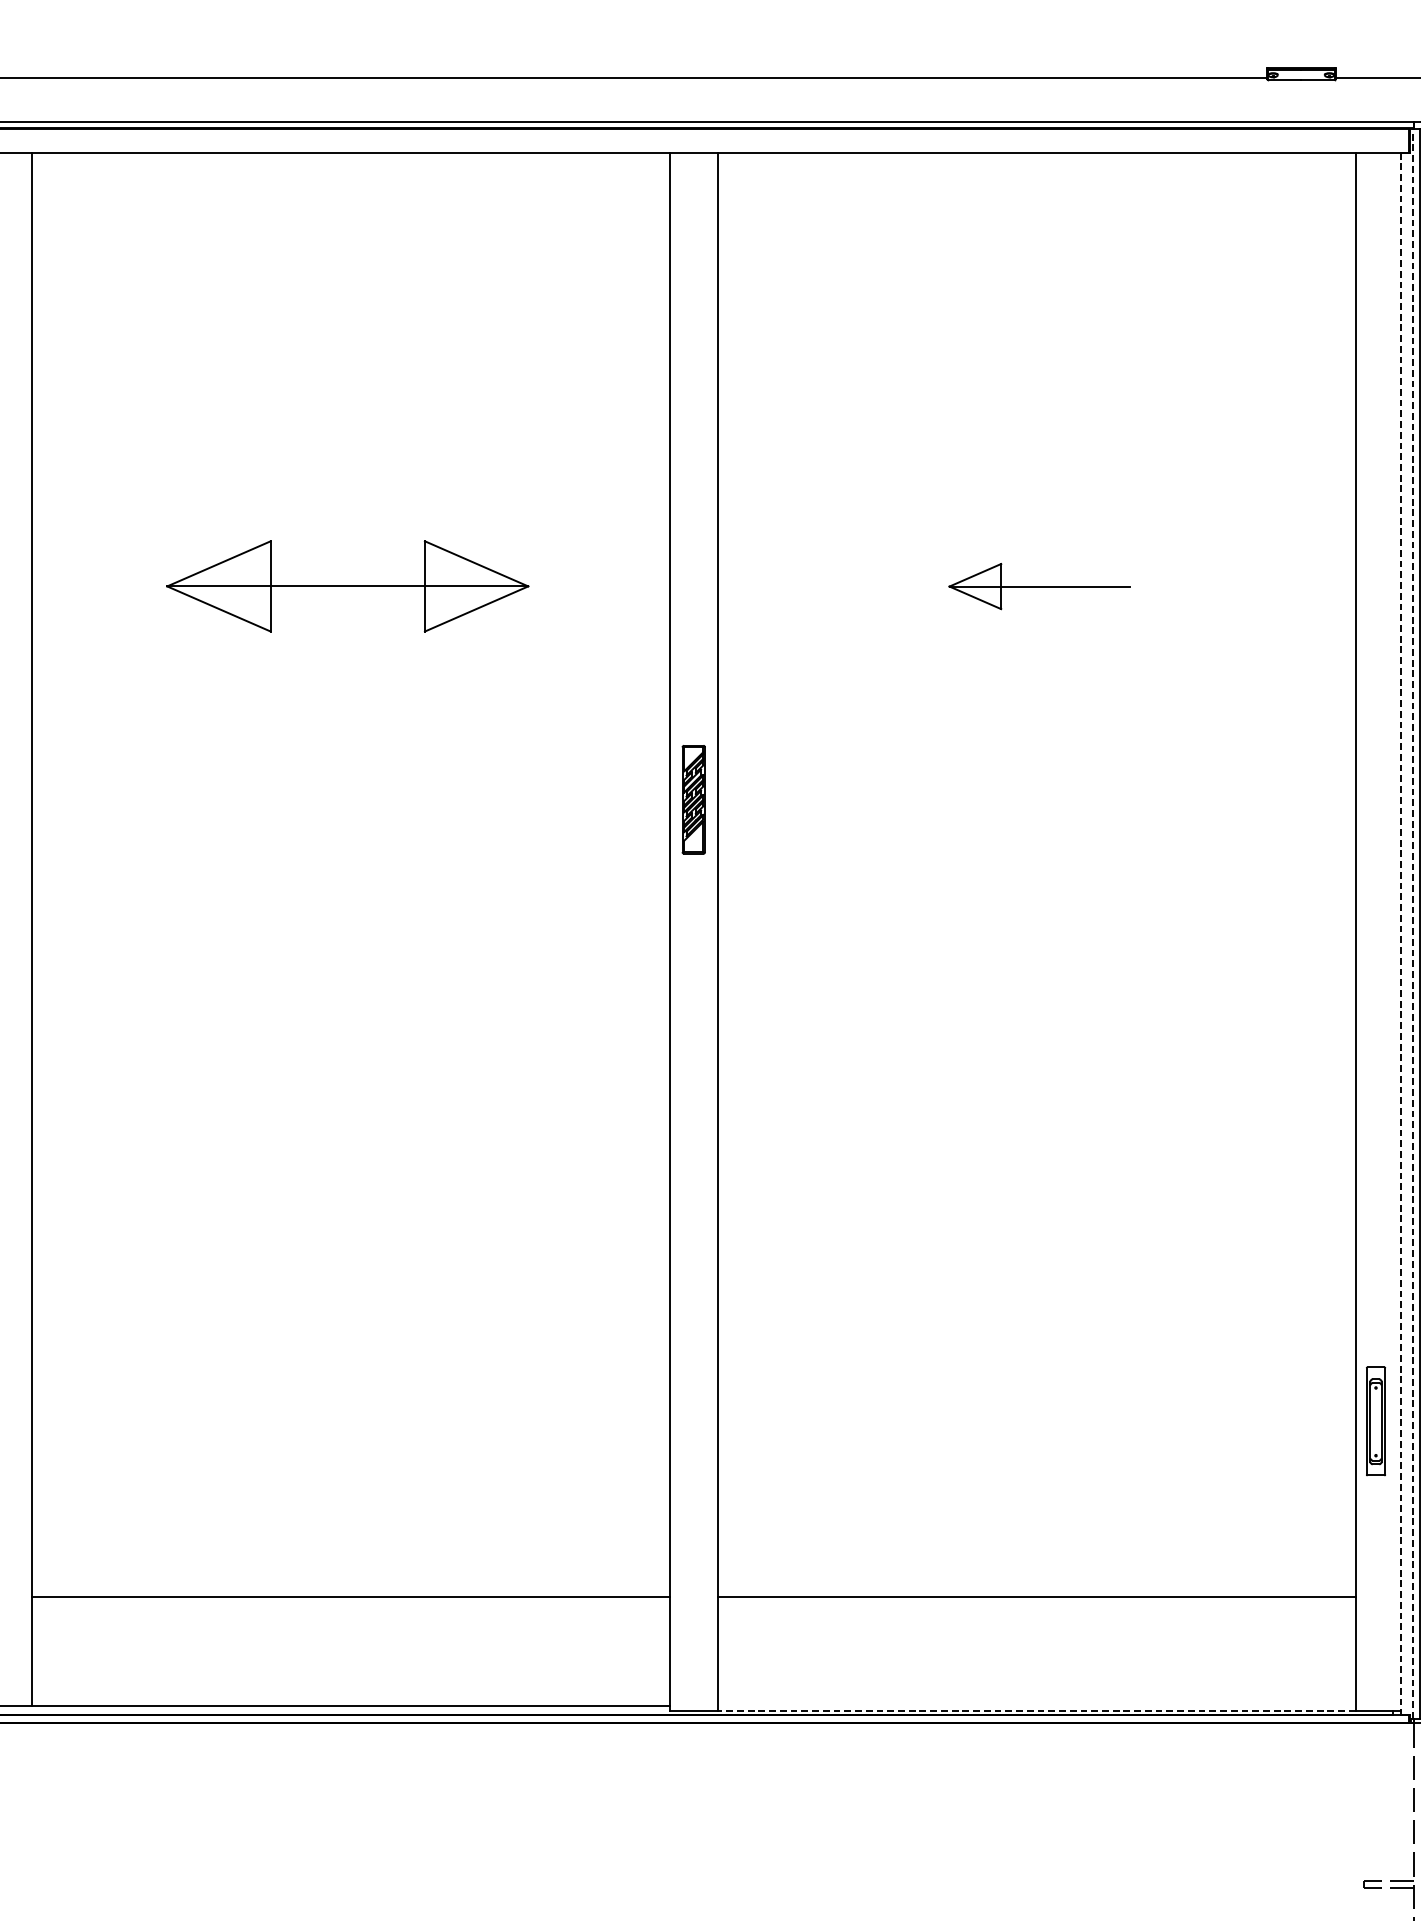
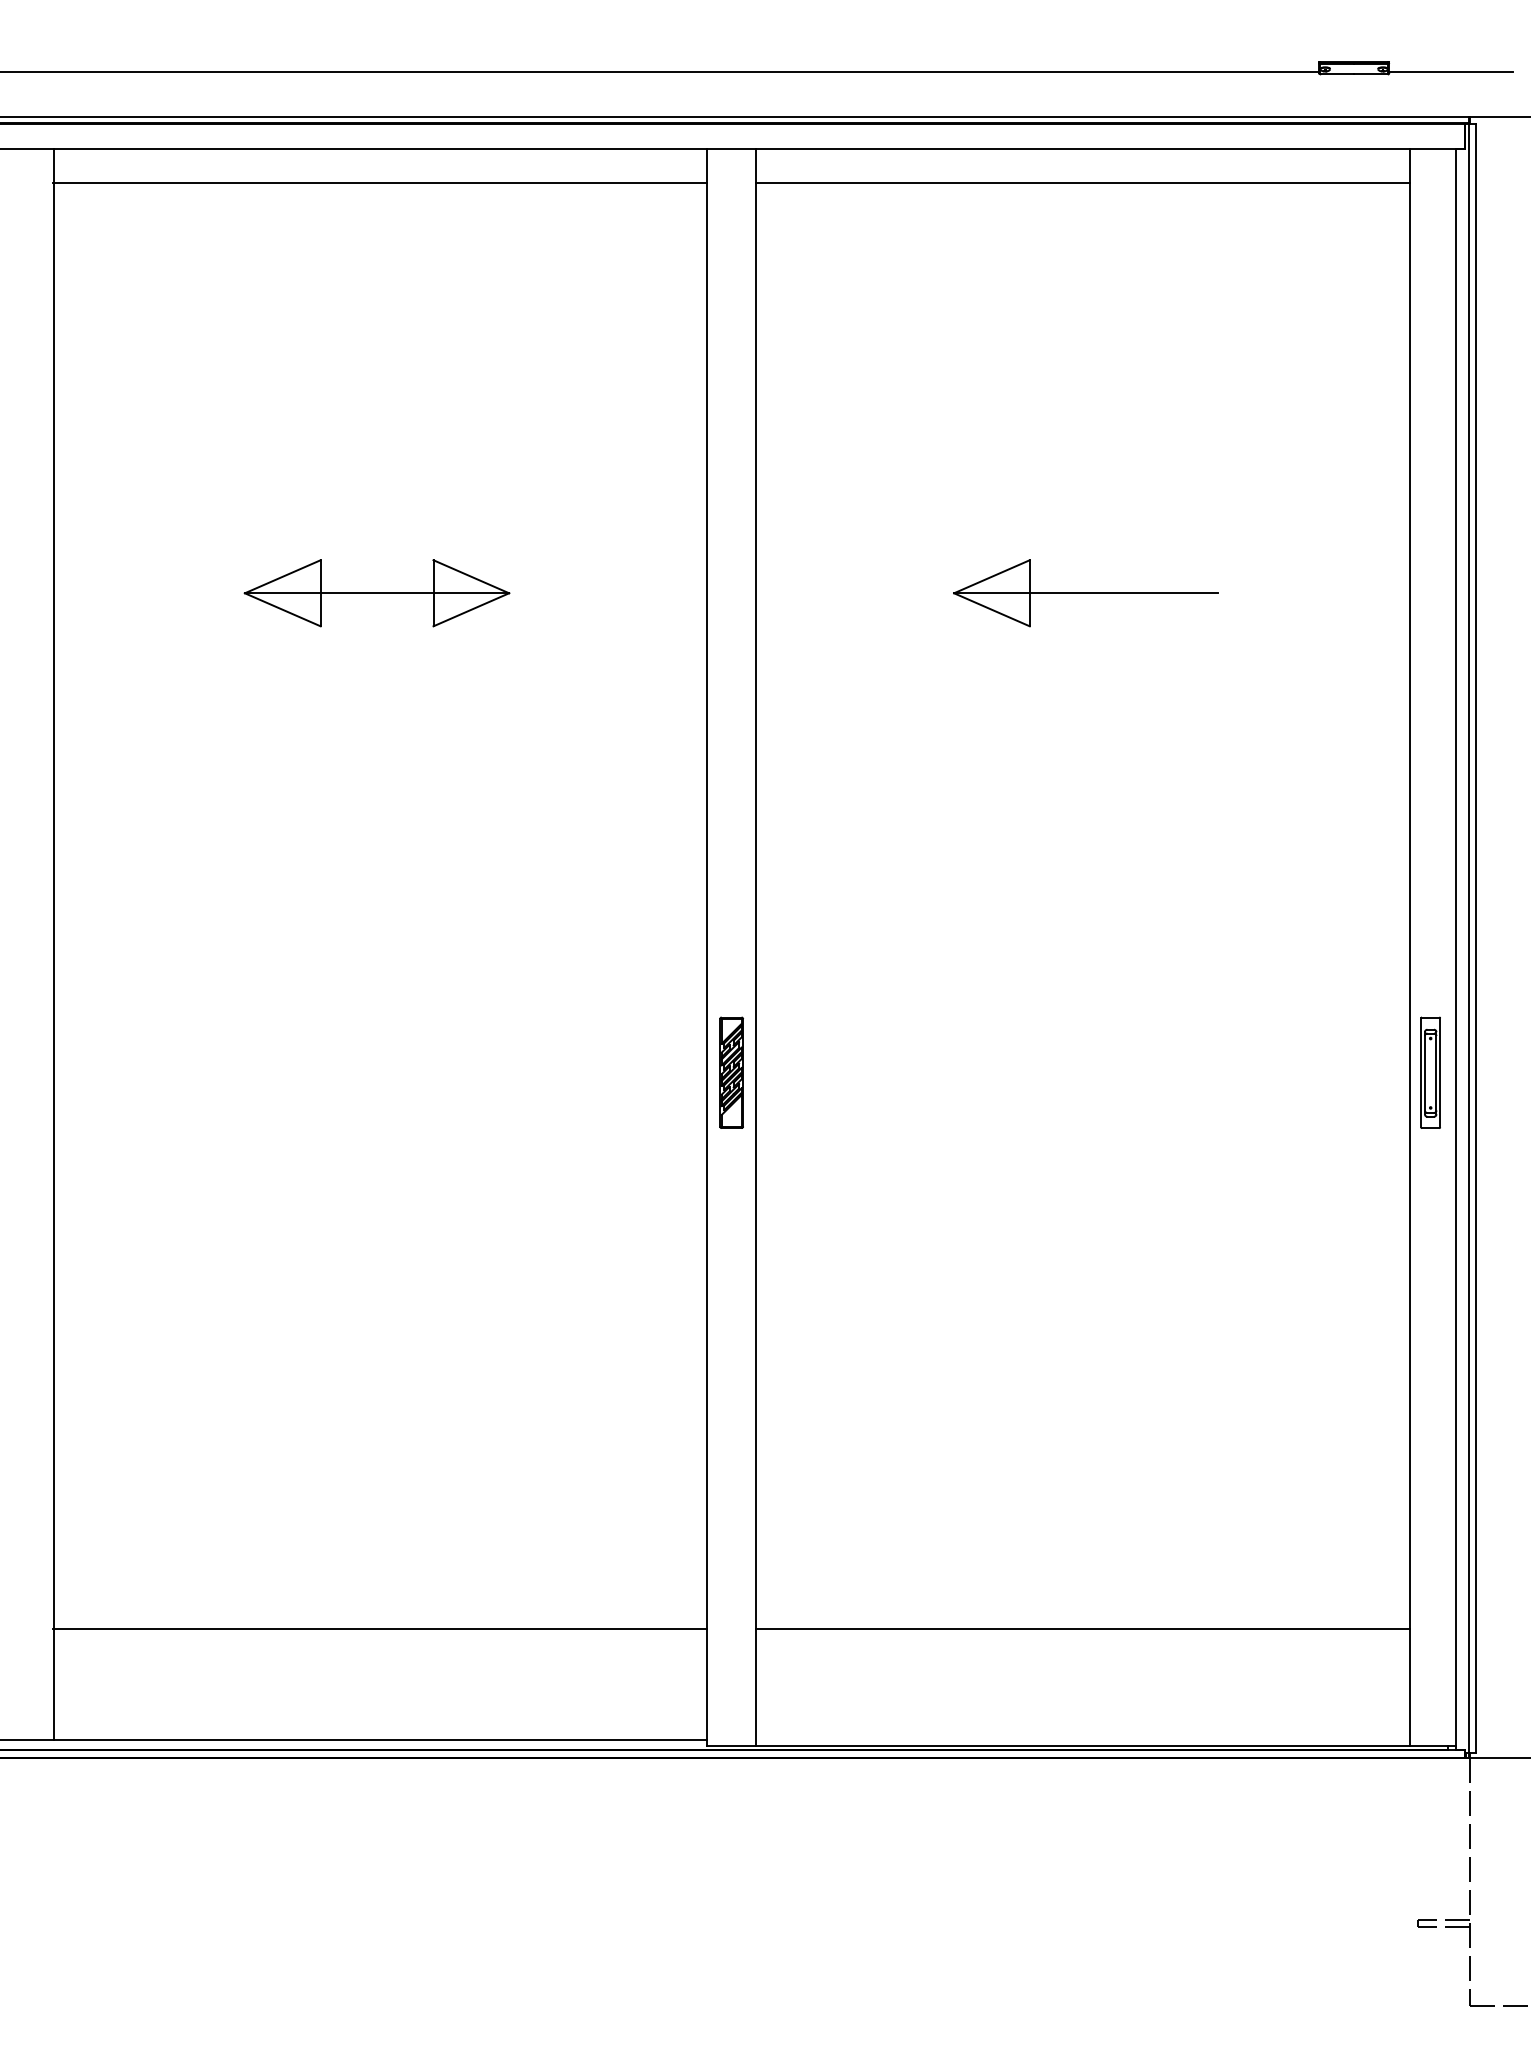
line: (350, 186) -> (379, 183), added
line: (1036, 186) -> (1082, 183), added
part: (347, 586) -> (376, 593), size x0.71
part: (1039, 586) -> (1085, 593), size x1.43
part: (693, 799) -> (731, 1072), moved
line: (1412, 923) -> (1468, 938), dashed -> solid
line: (1401, 934) -> (1456, 949), dashed -> solid
part: (1375, 1421) -> (1430, 1072), moved
line: (1037, 1710) -> (1083, 1745), dashed -> solid

